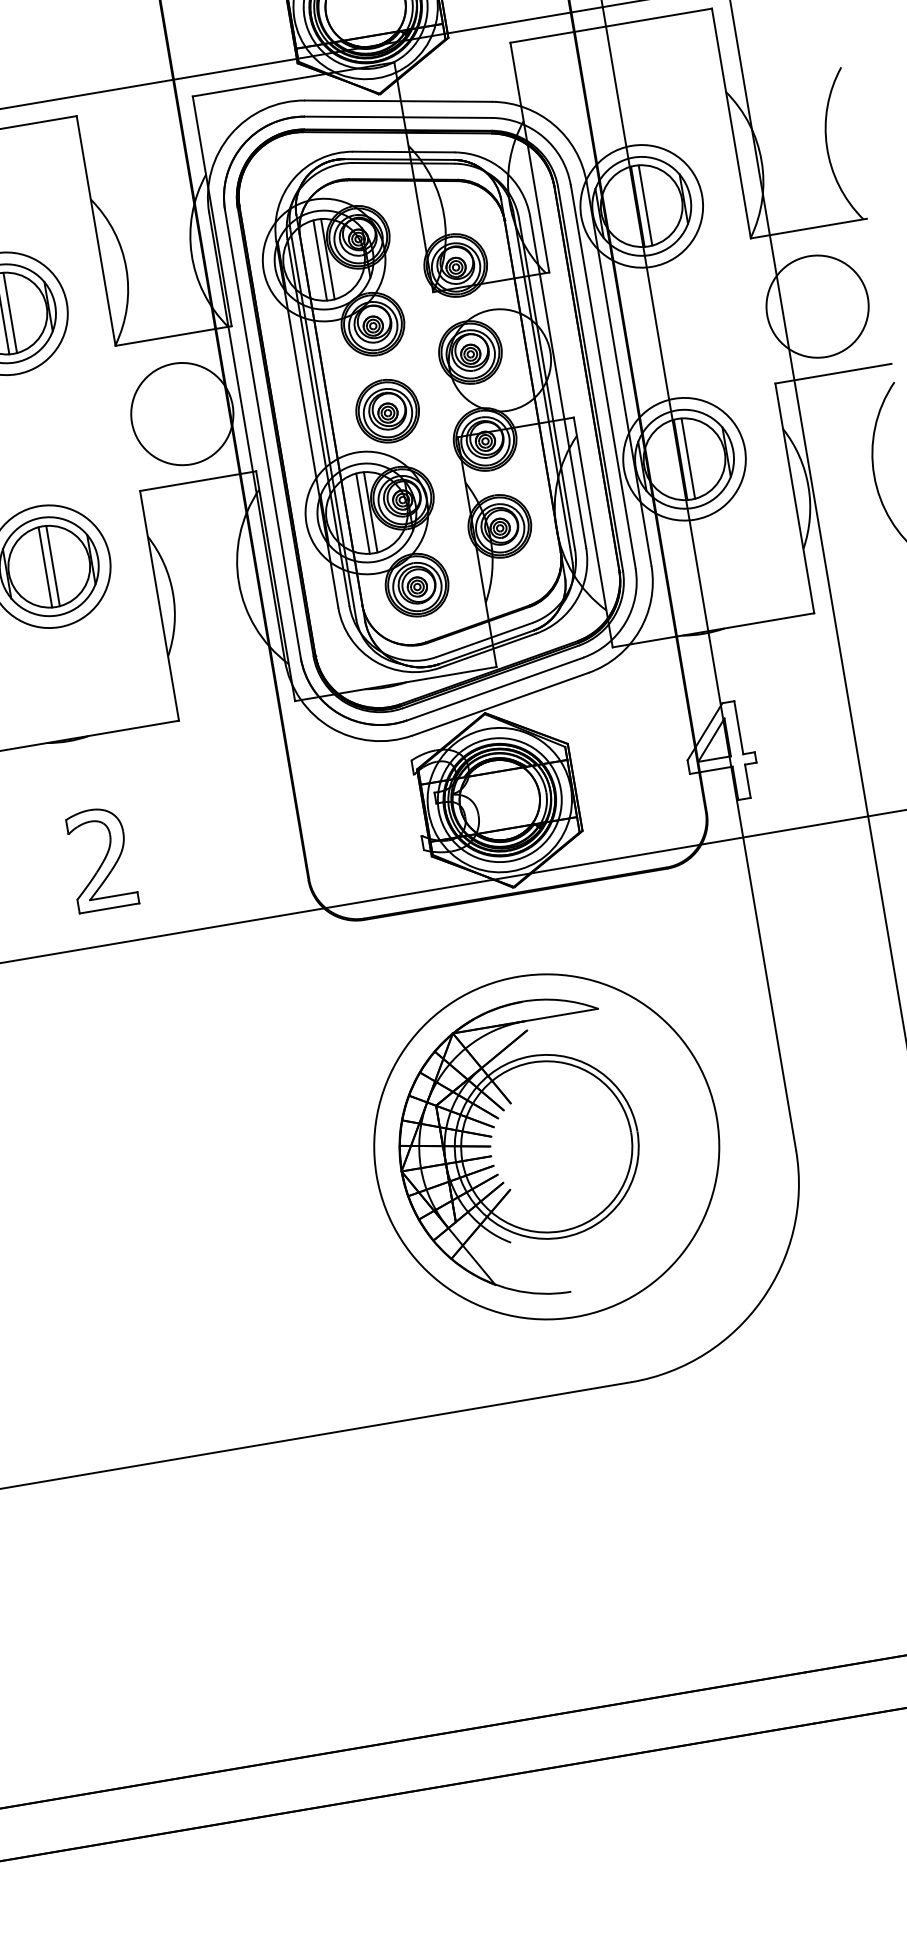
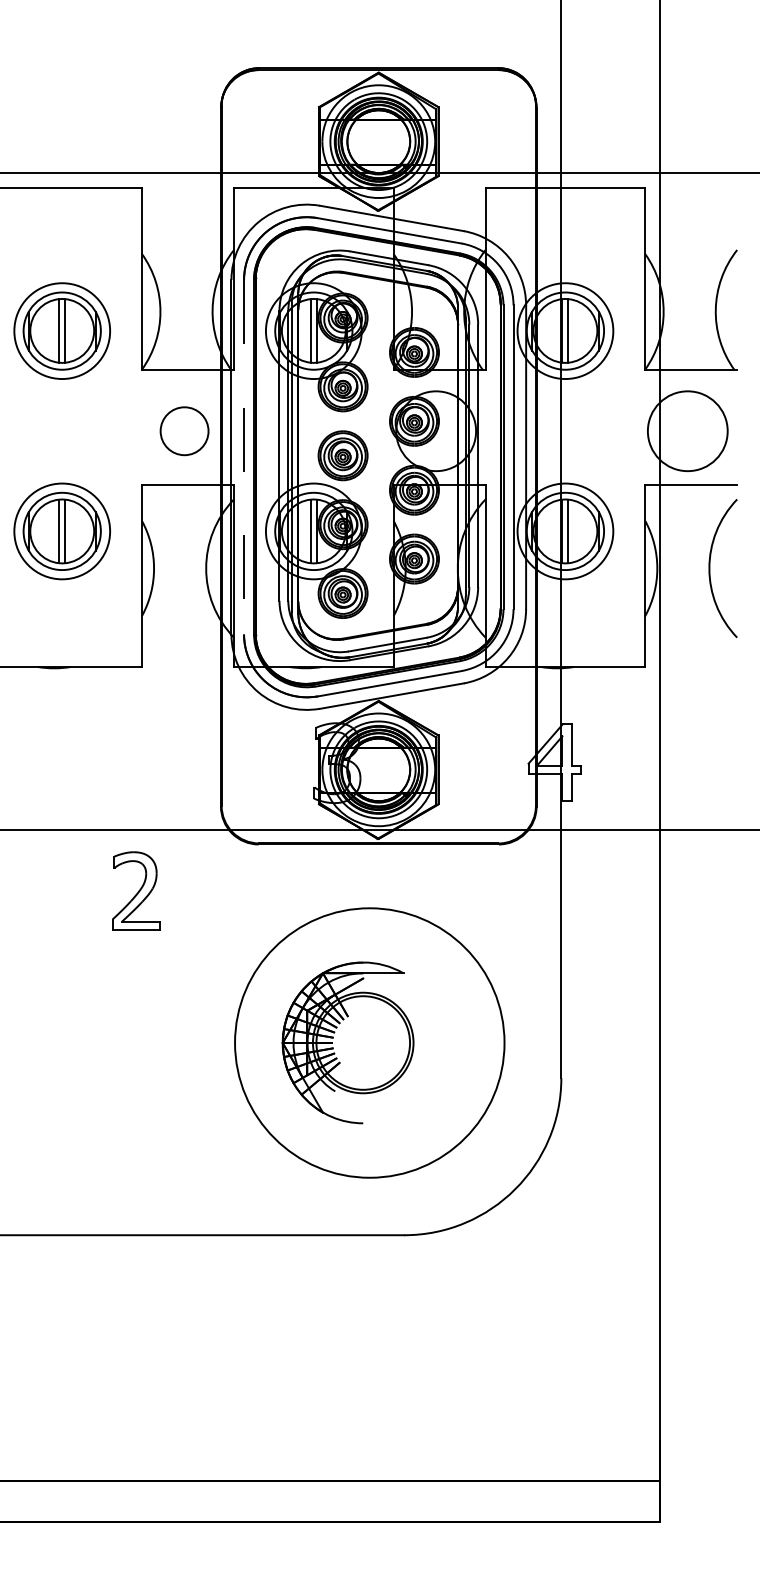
circle: (182, 414) -> (184, 431), size x0.6
line: (263, 434) -> (244, 457), solid -> dashed
part: (101, 857) -> (136, 890), moved
part: (518, 1150) -> (347, 1042), size x0.7

